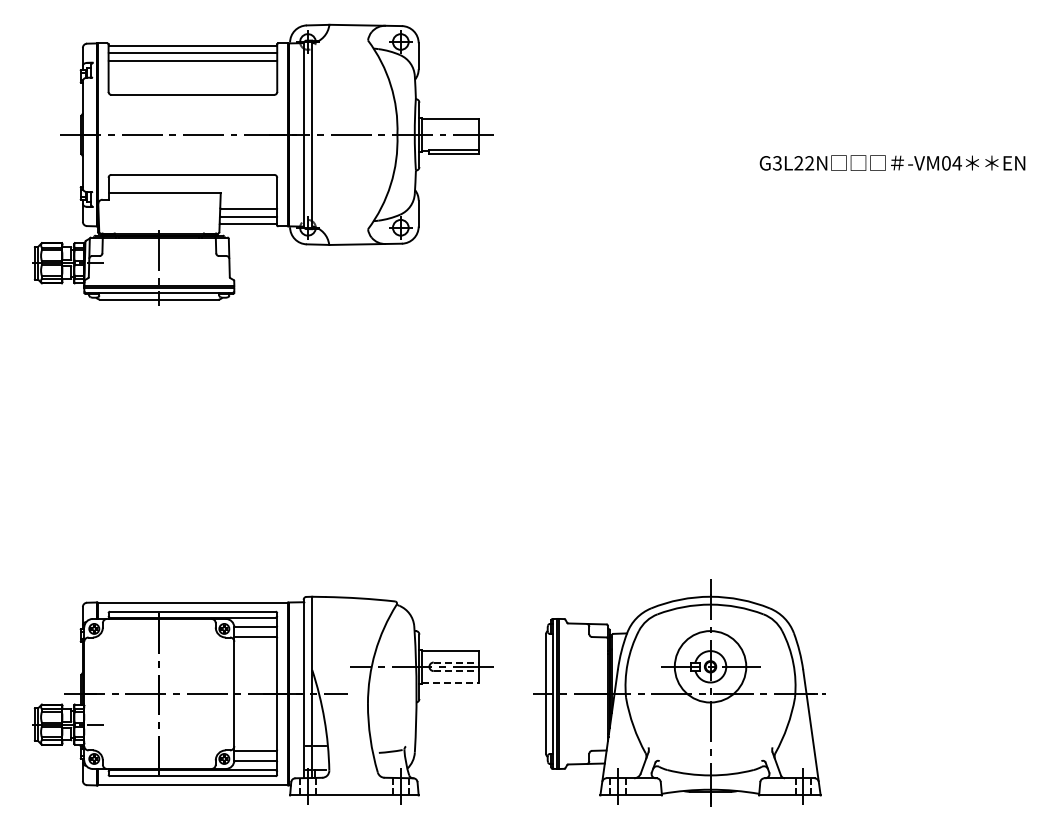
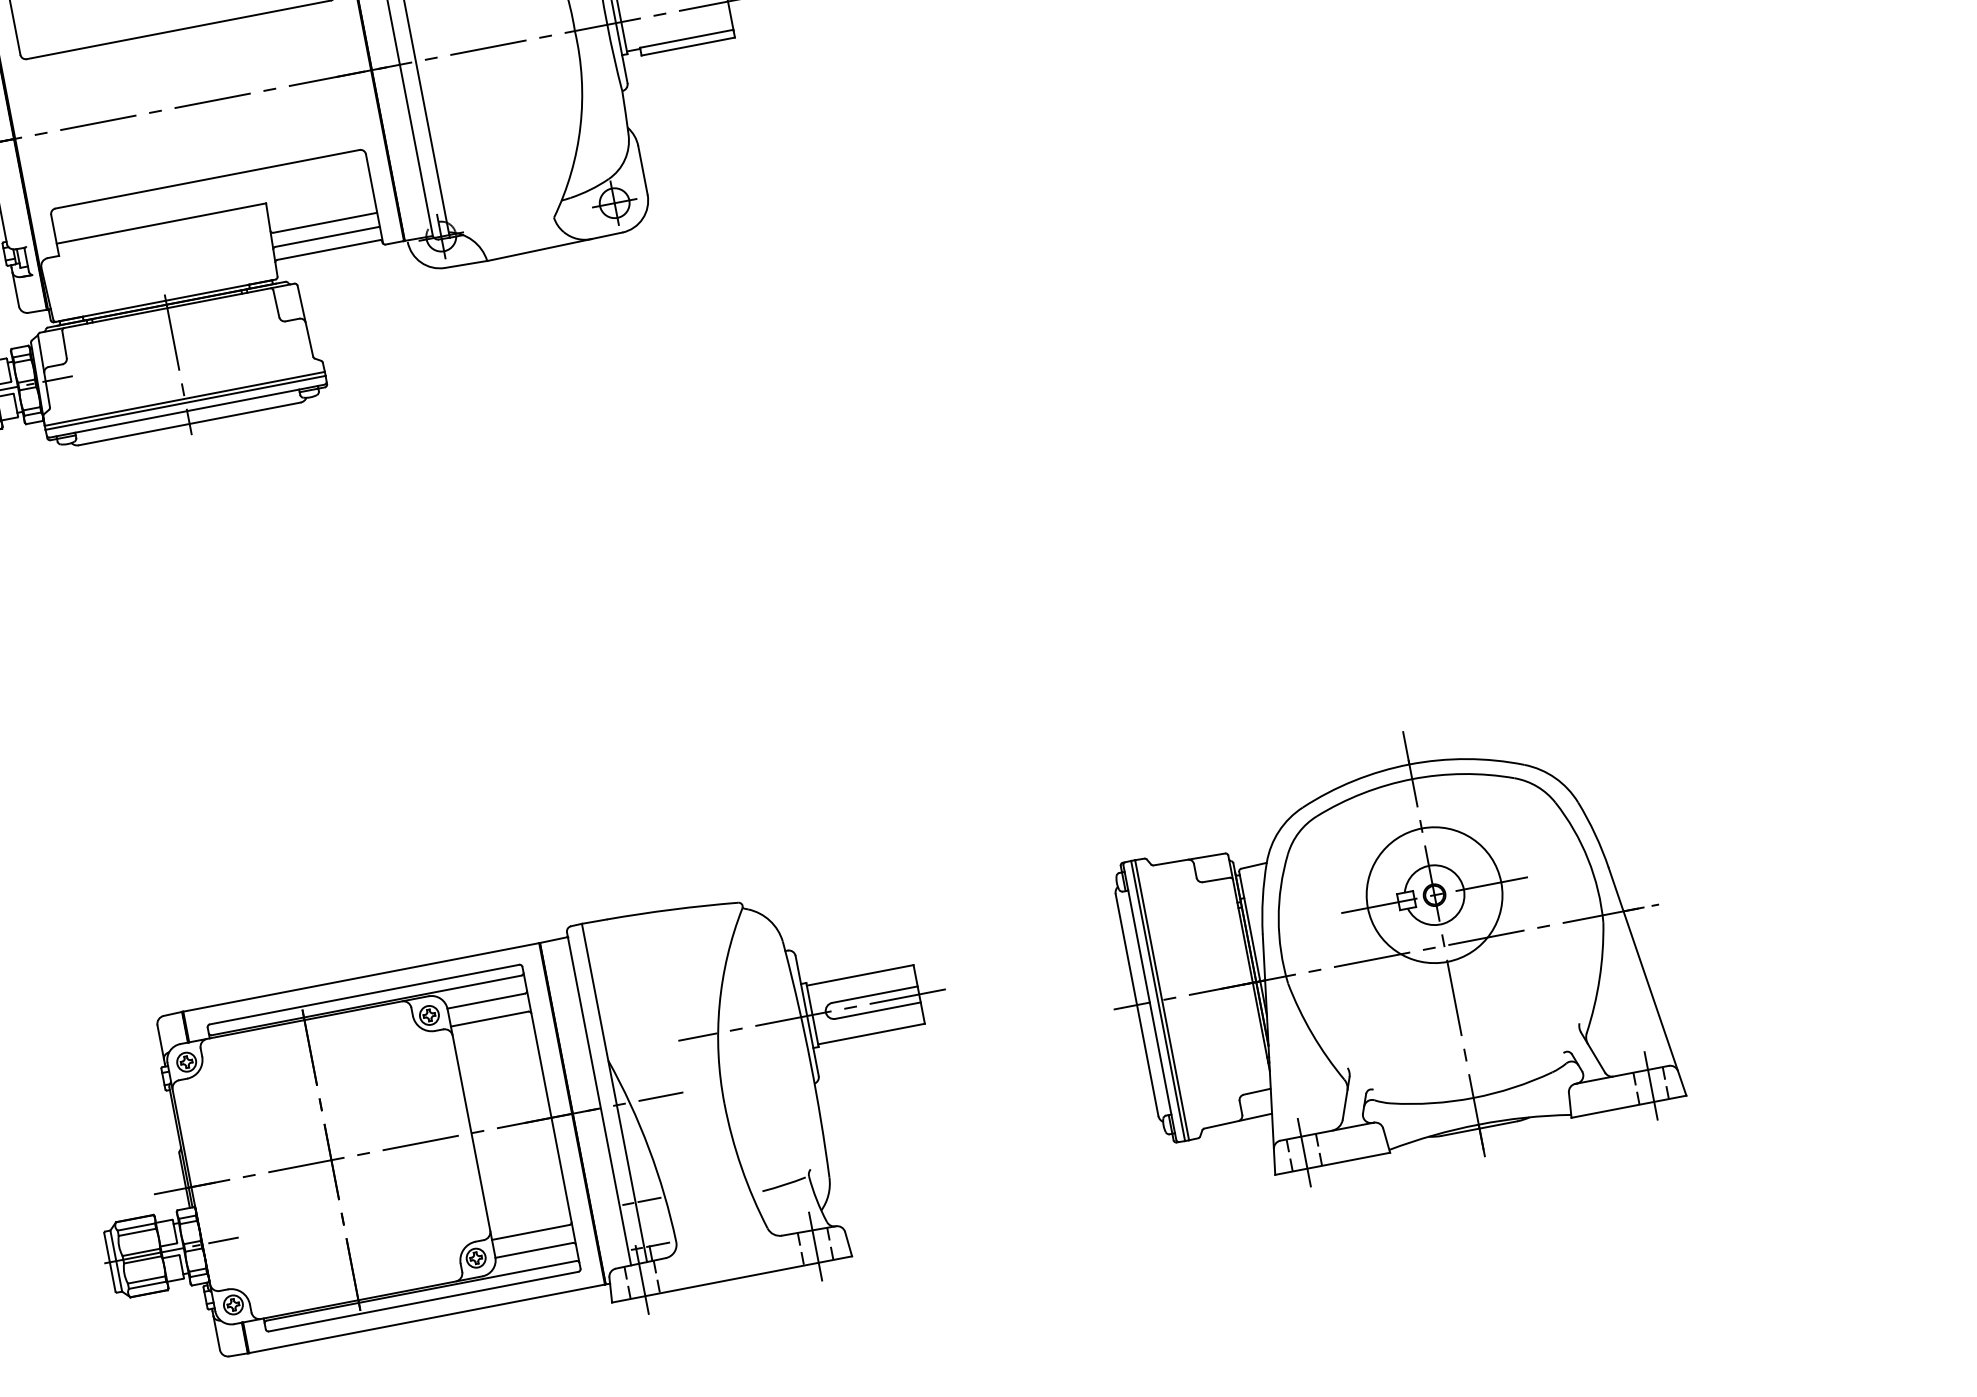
line: (456, 662) -> (874, 994), dashed -> solid
line: (456, 671) -> (878, 1011), dashed -> solid
line: (450, 682) -> (870, 1034), dashed -> solid
part: (679, 692) -> (1385, 954), moved

